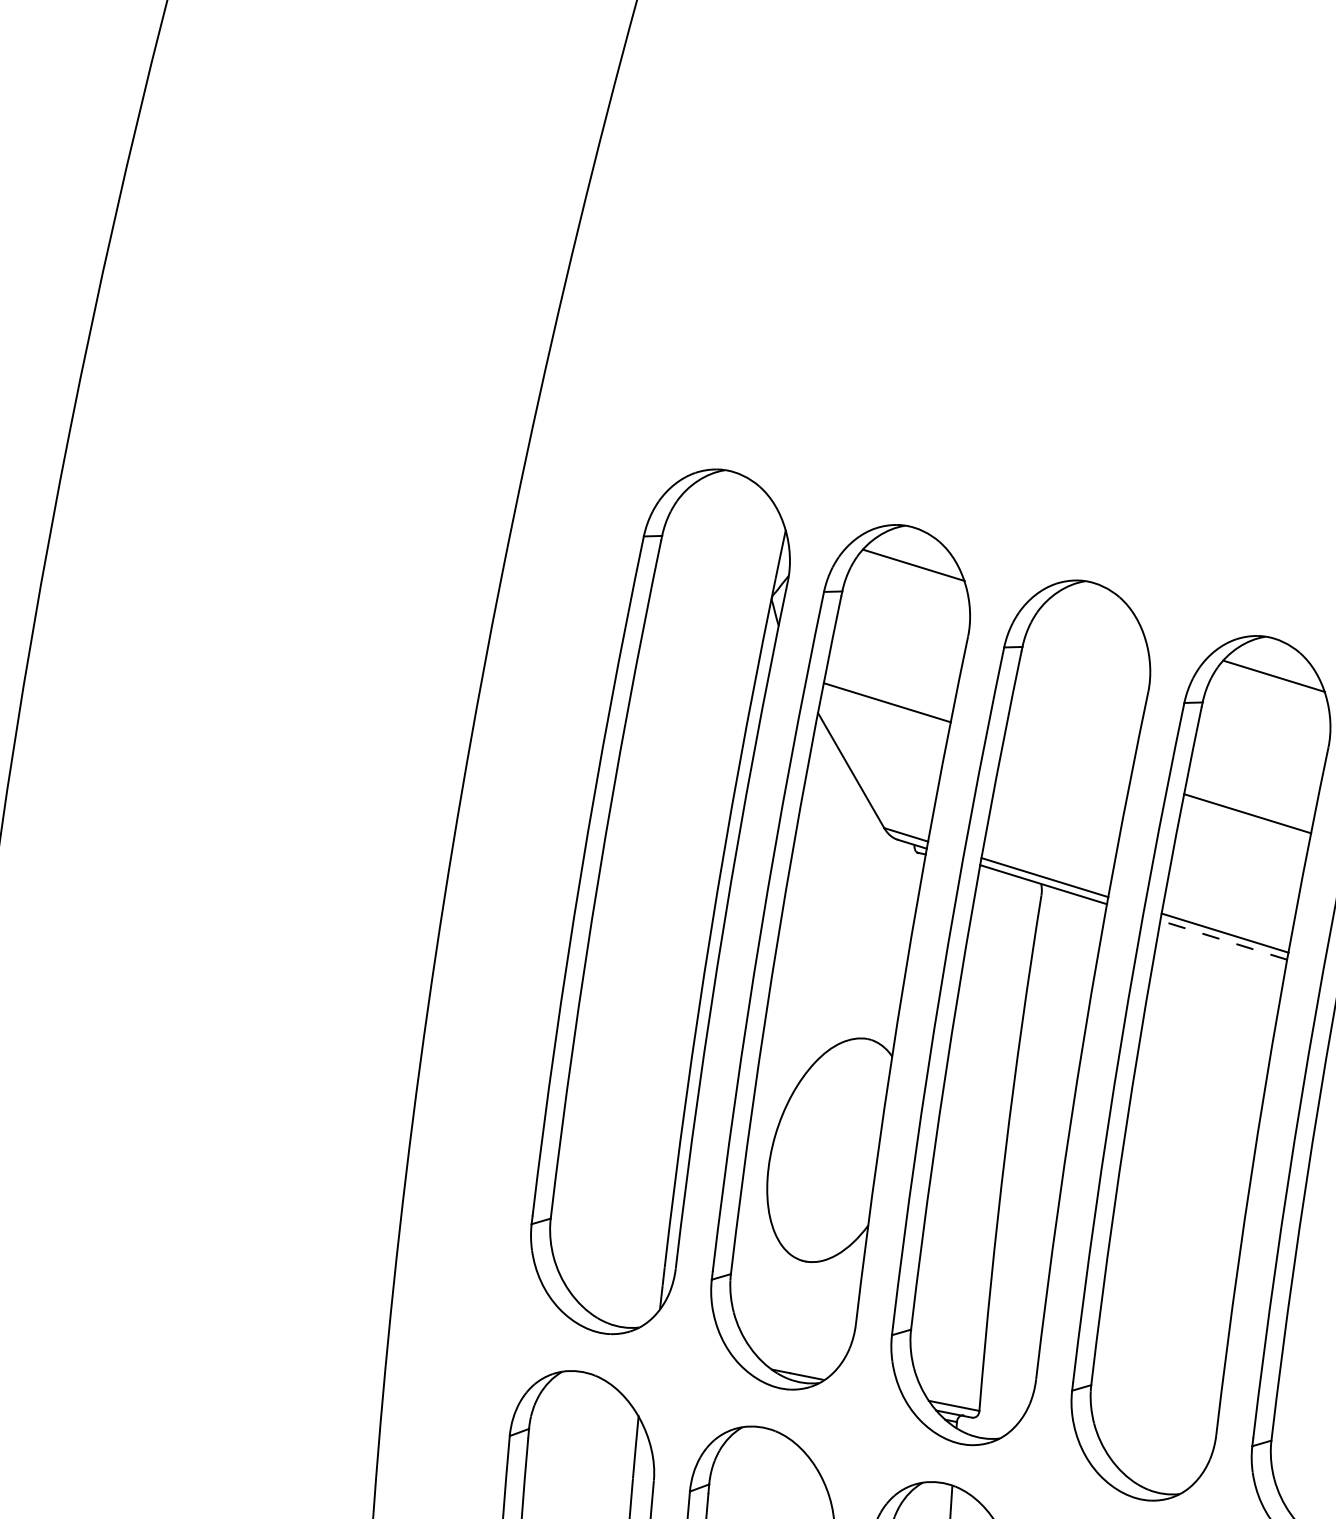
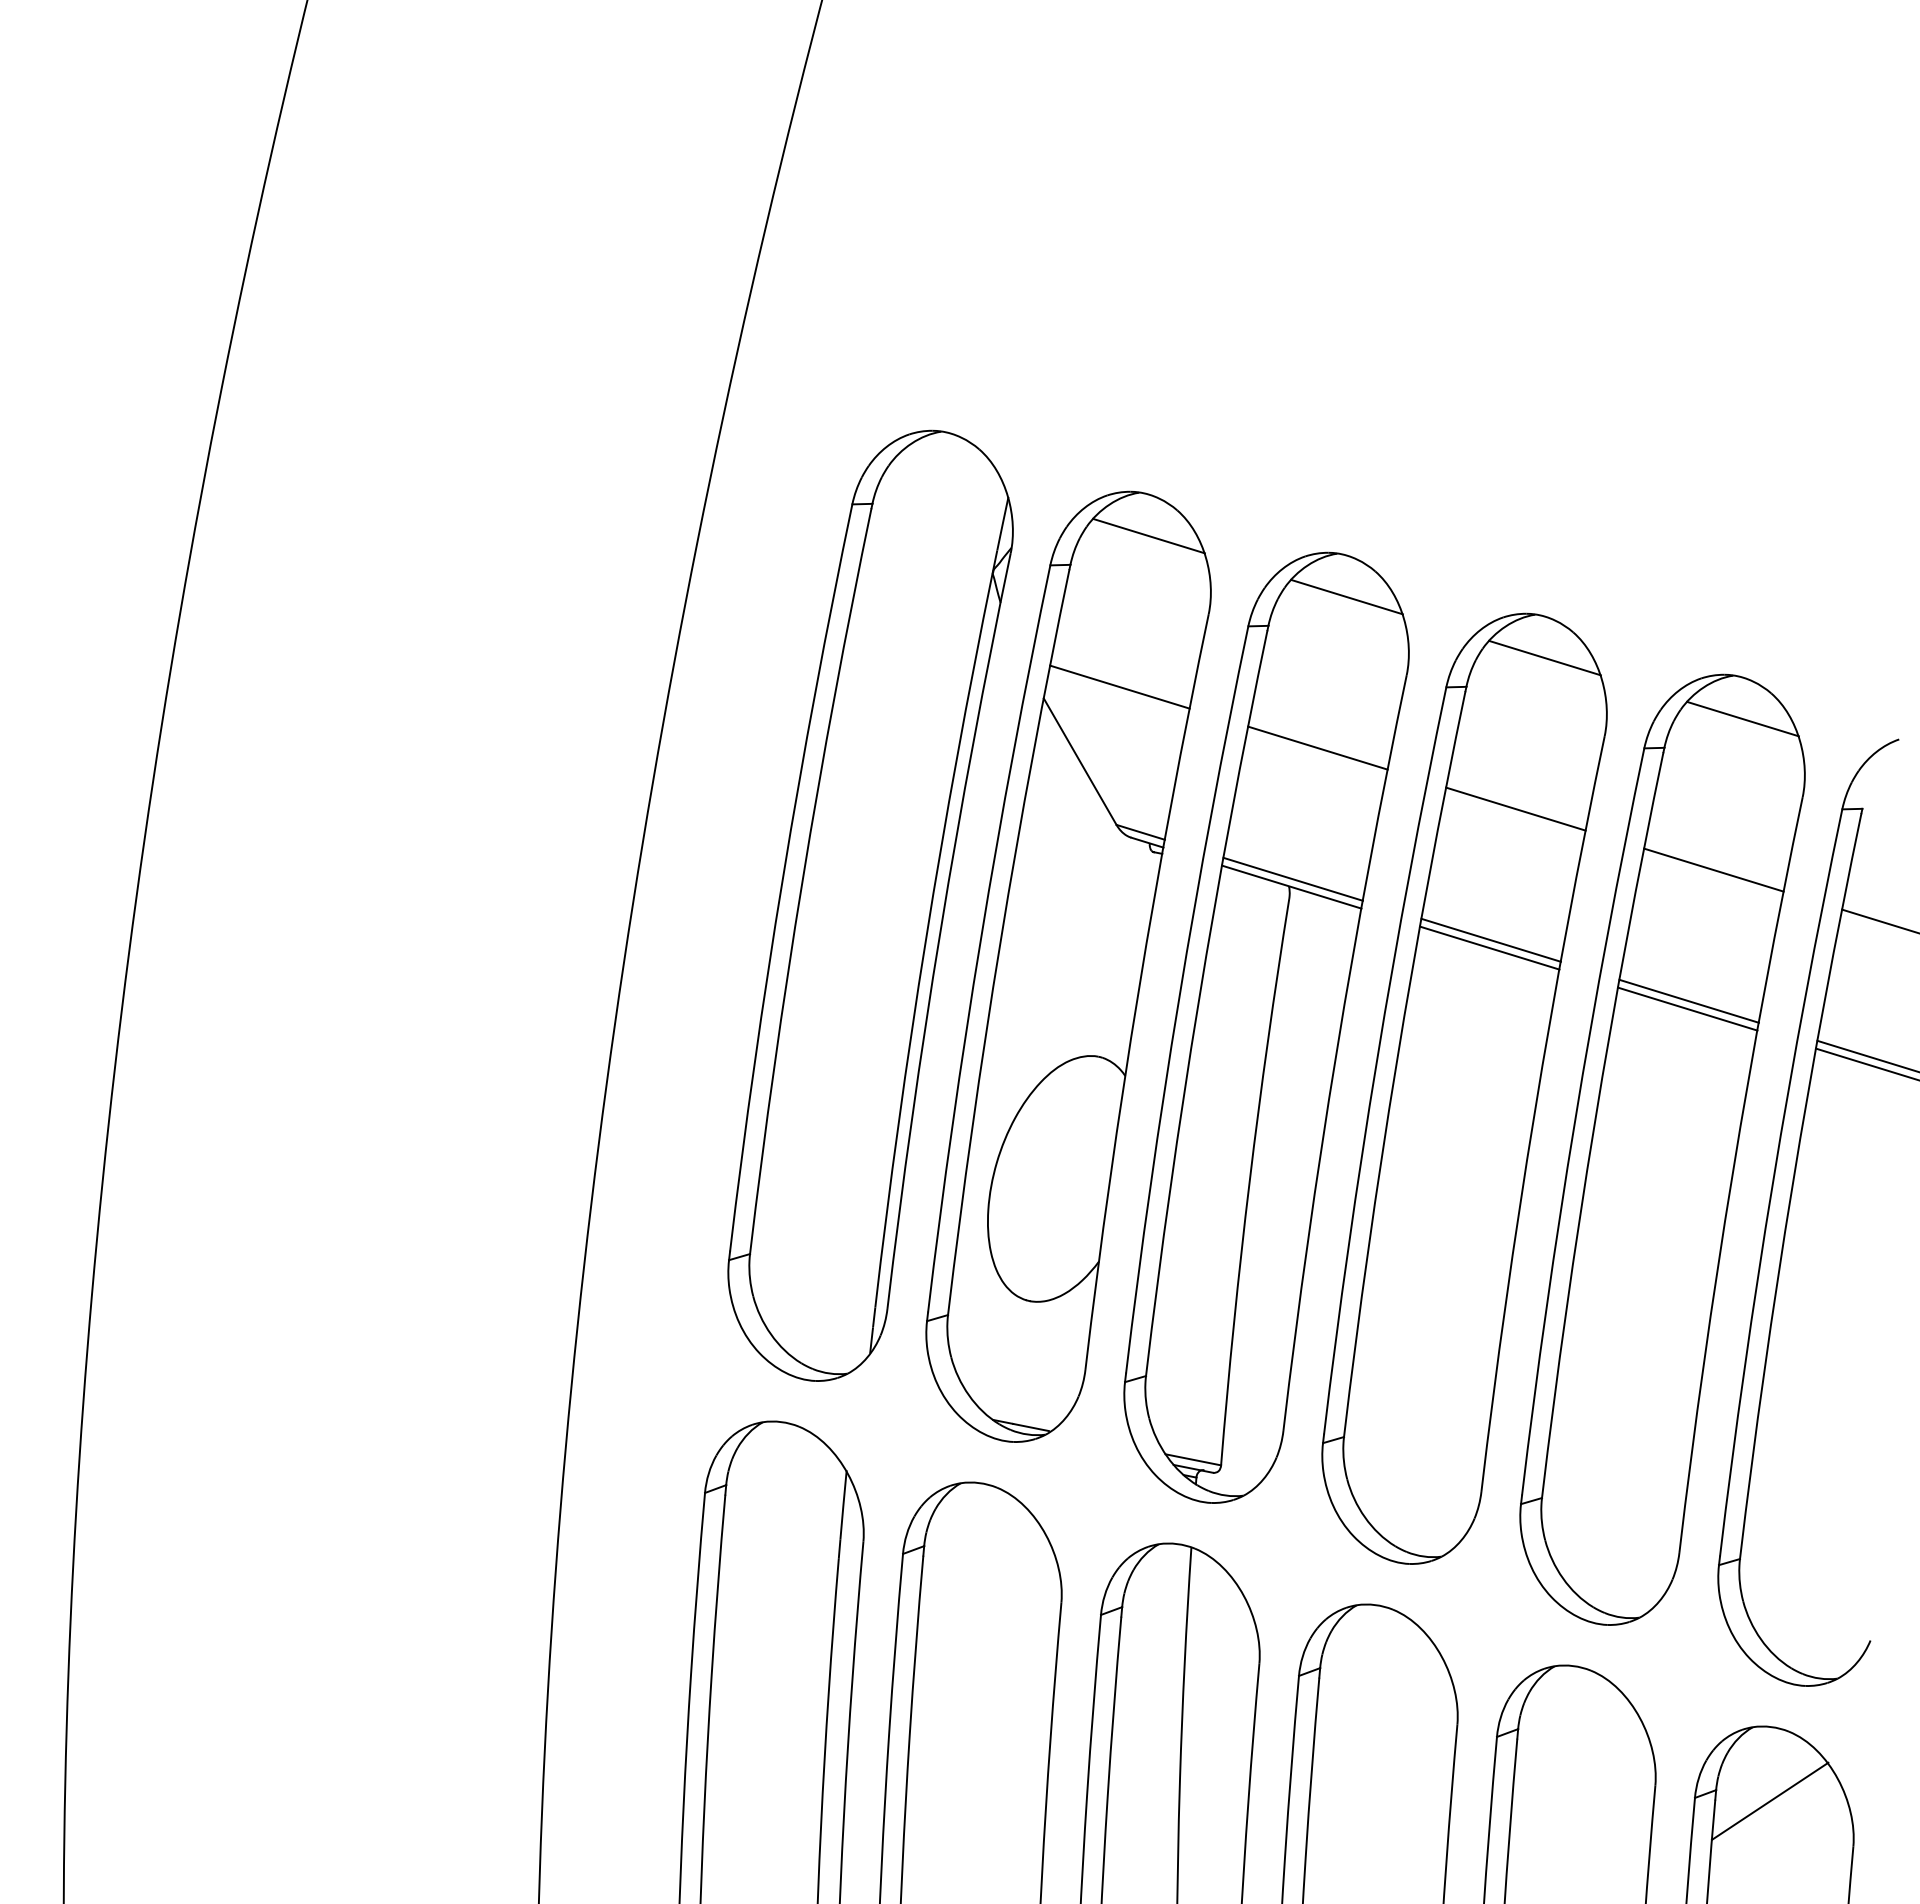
line: (1093, 620) -> (1346, 596), added
line: (1067, 757) -> (1317, 747), added
line: (1223, 940) -> (1489, 948), dashed -> solid

